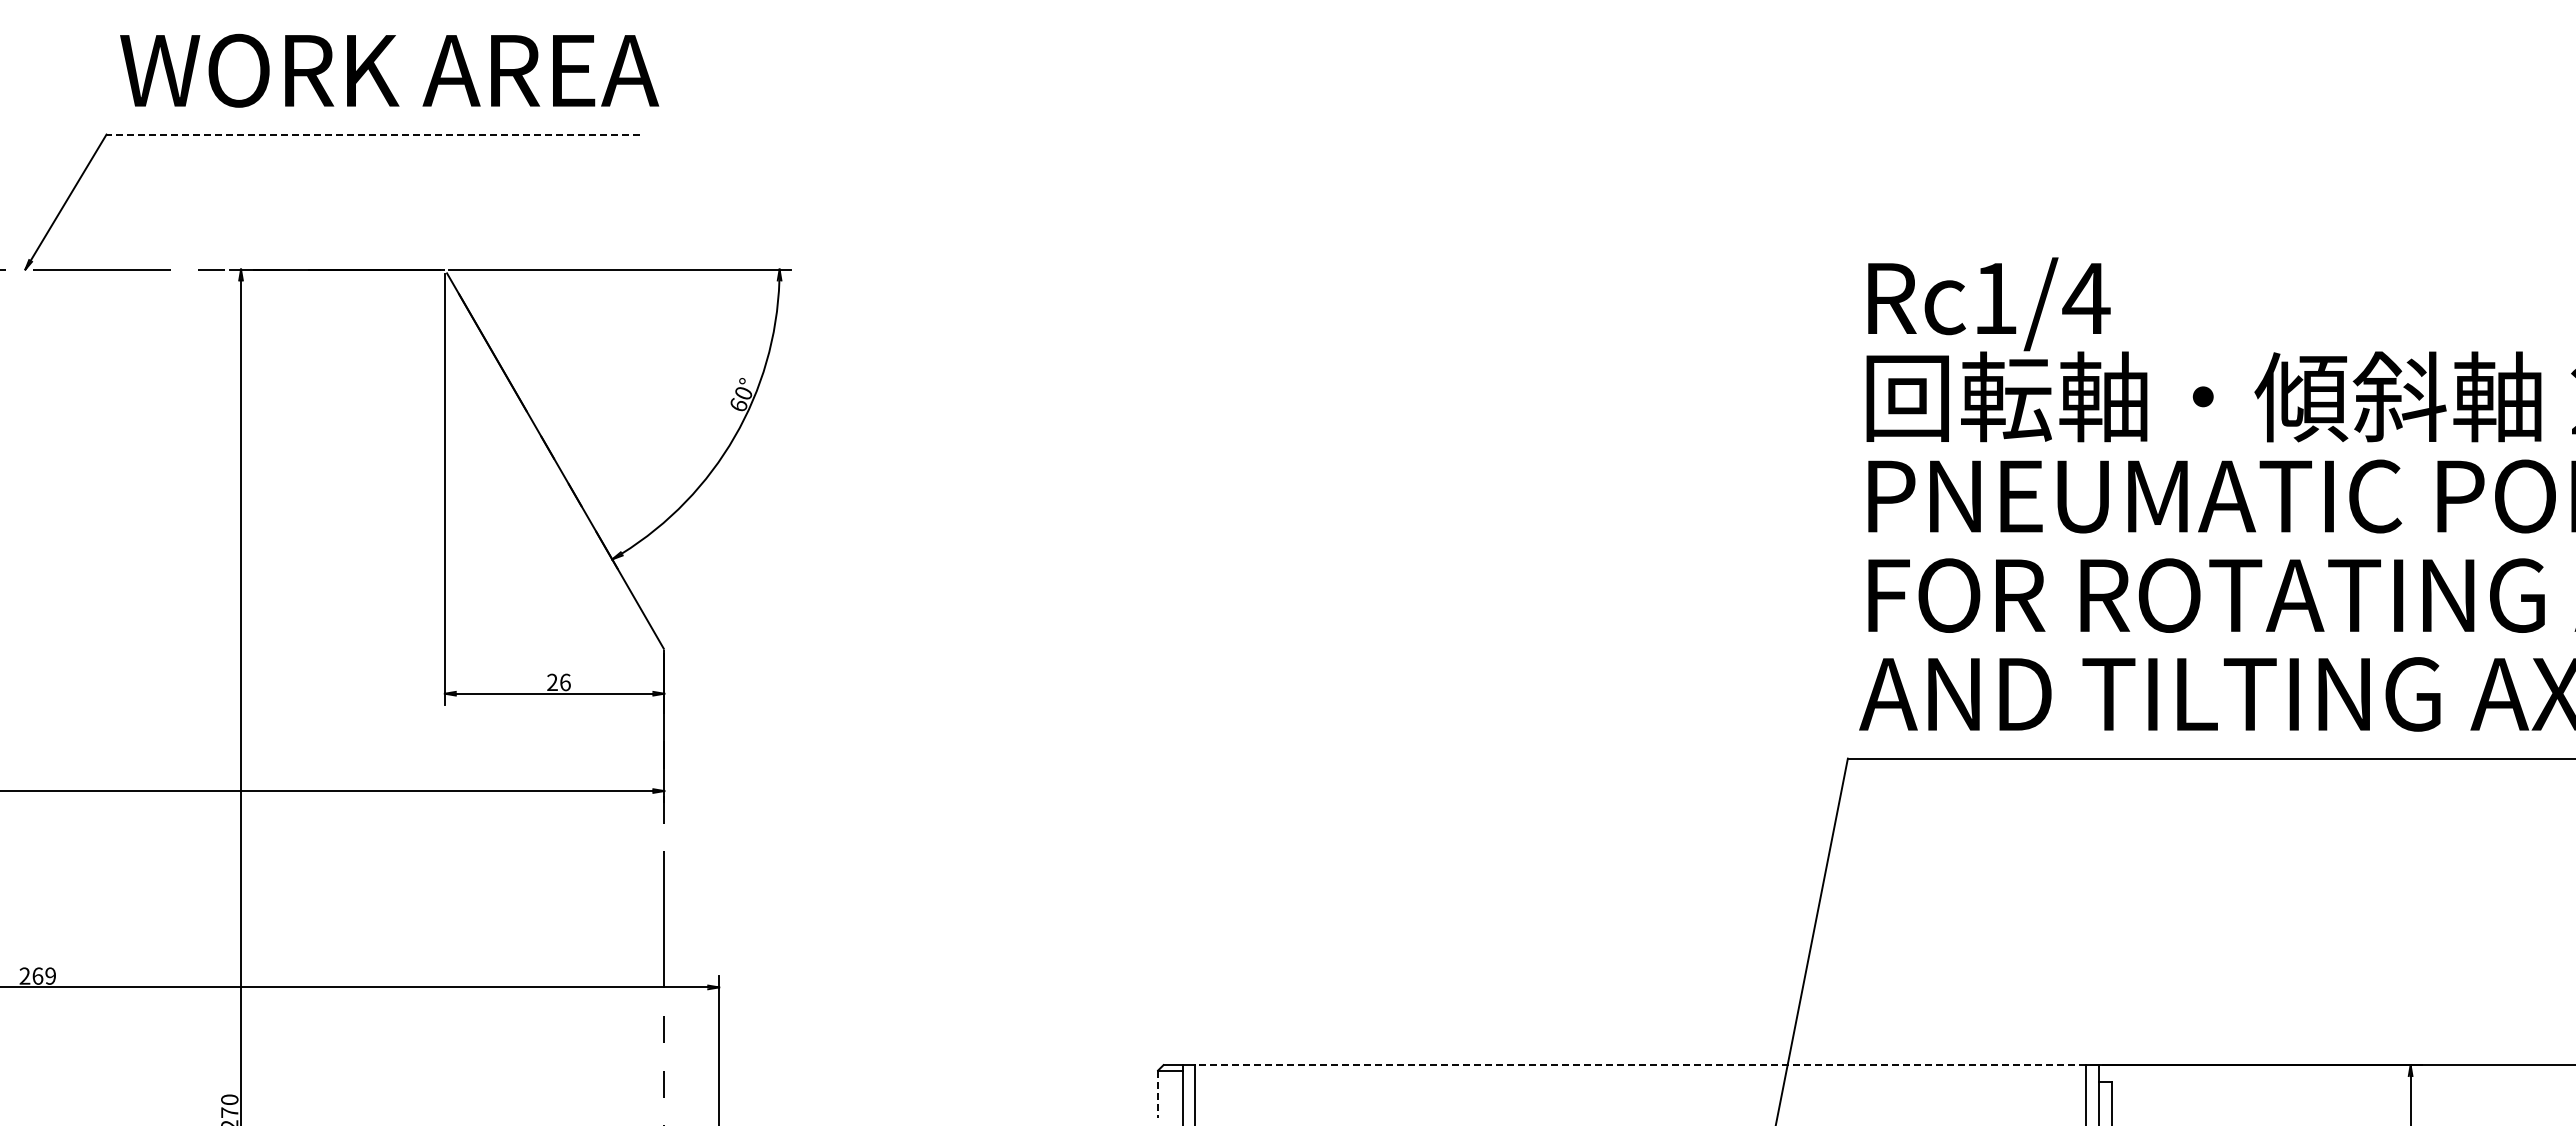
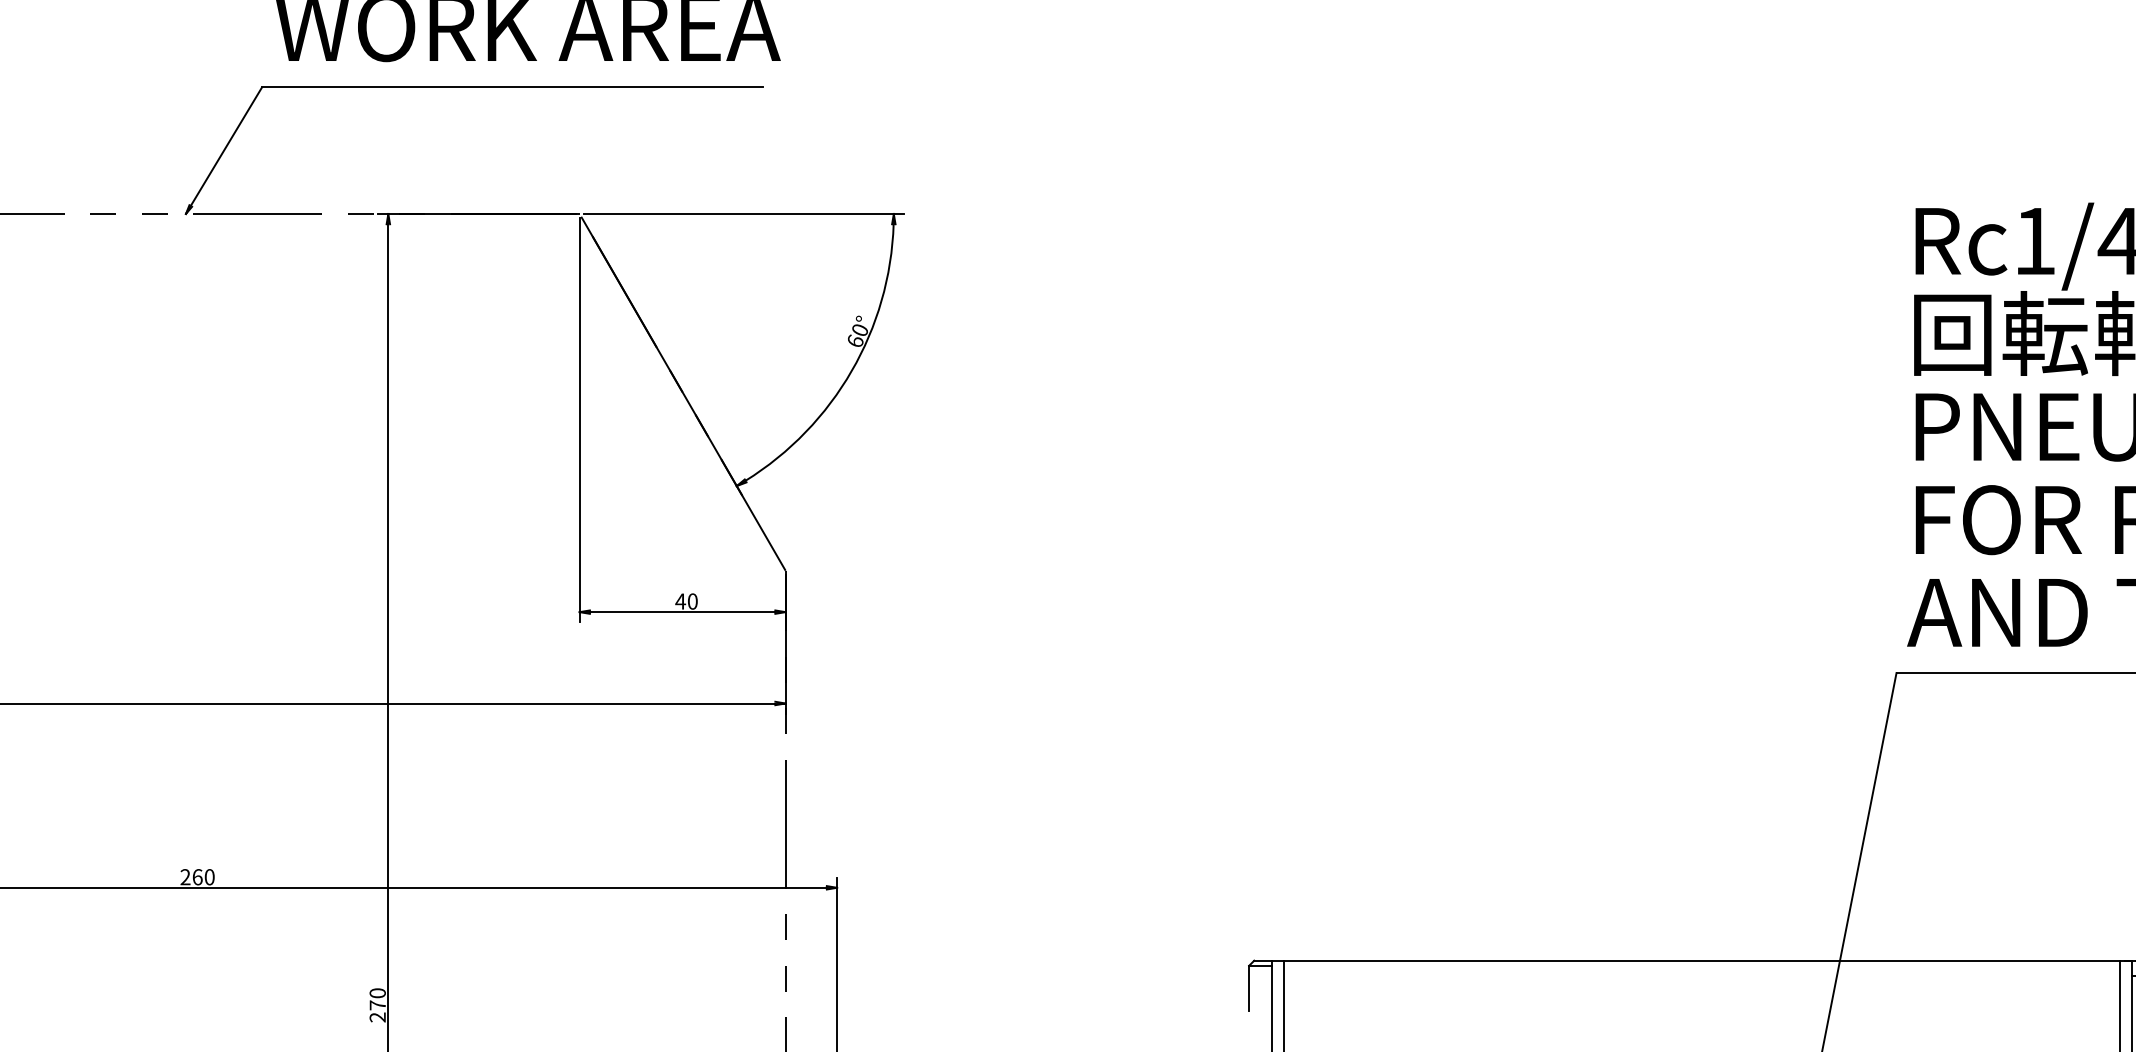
line: (373, 134) -> (512, 87), dashed -> solid
text: (558, 682) -> (686, 601), 26 -> 40
text: (50, 975) -> (209, 876), 269 -> 260
line: (1640, 1065) -> (1701, 961), dashed -> solid
line: (1158, 1094) -> (1249, 988), dashed -> solid

